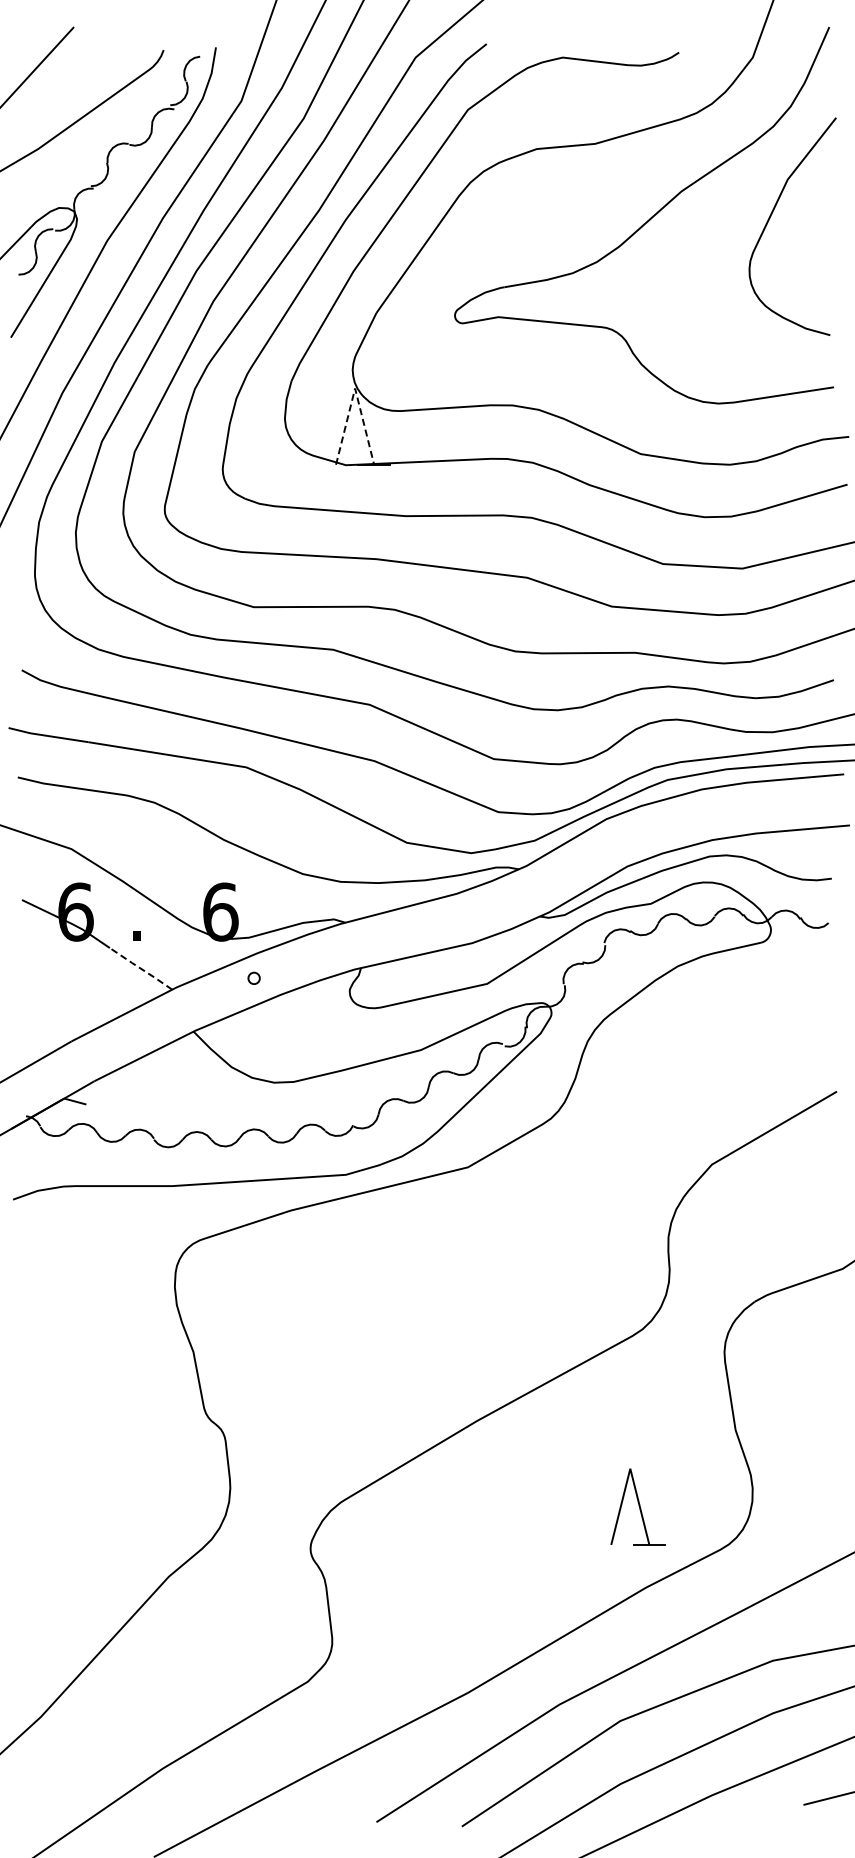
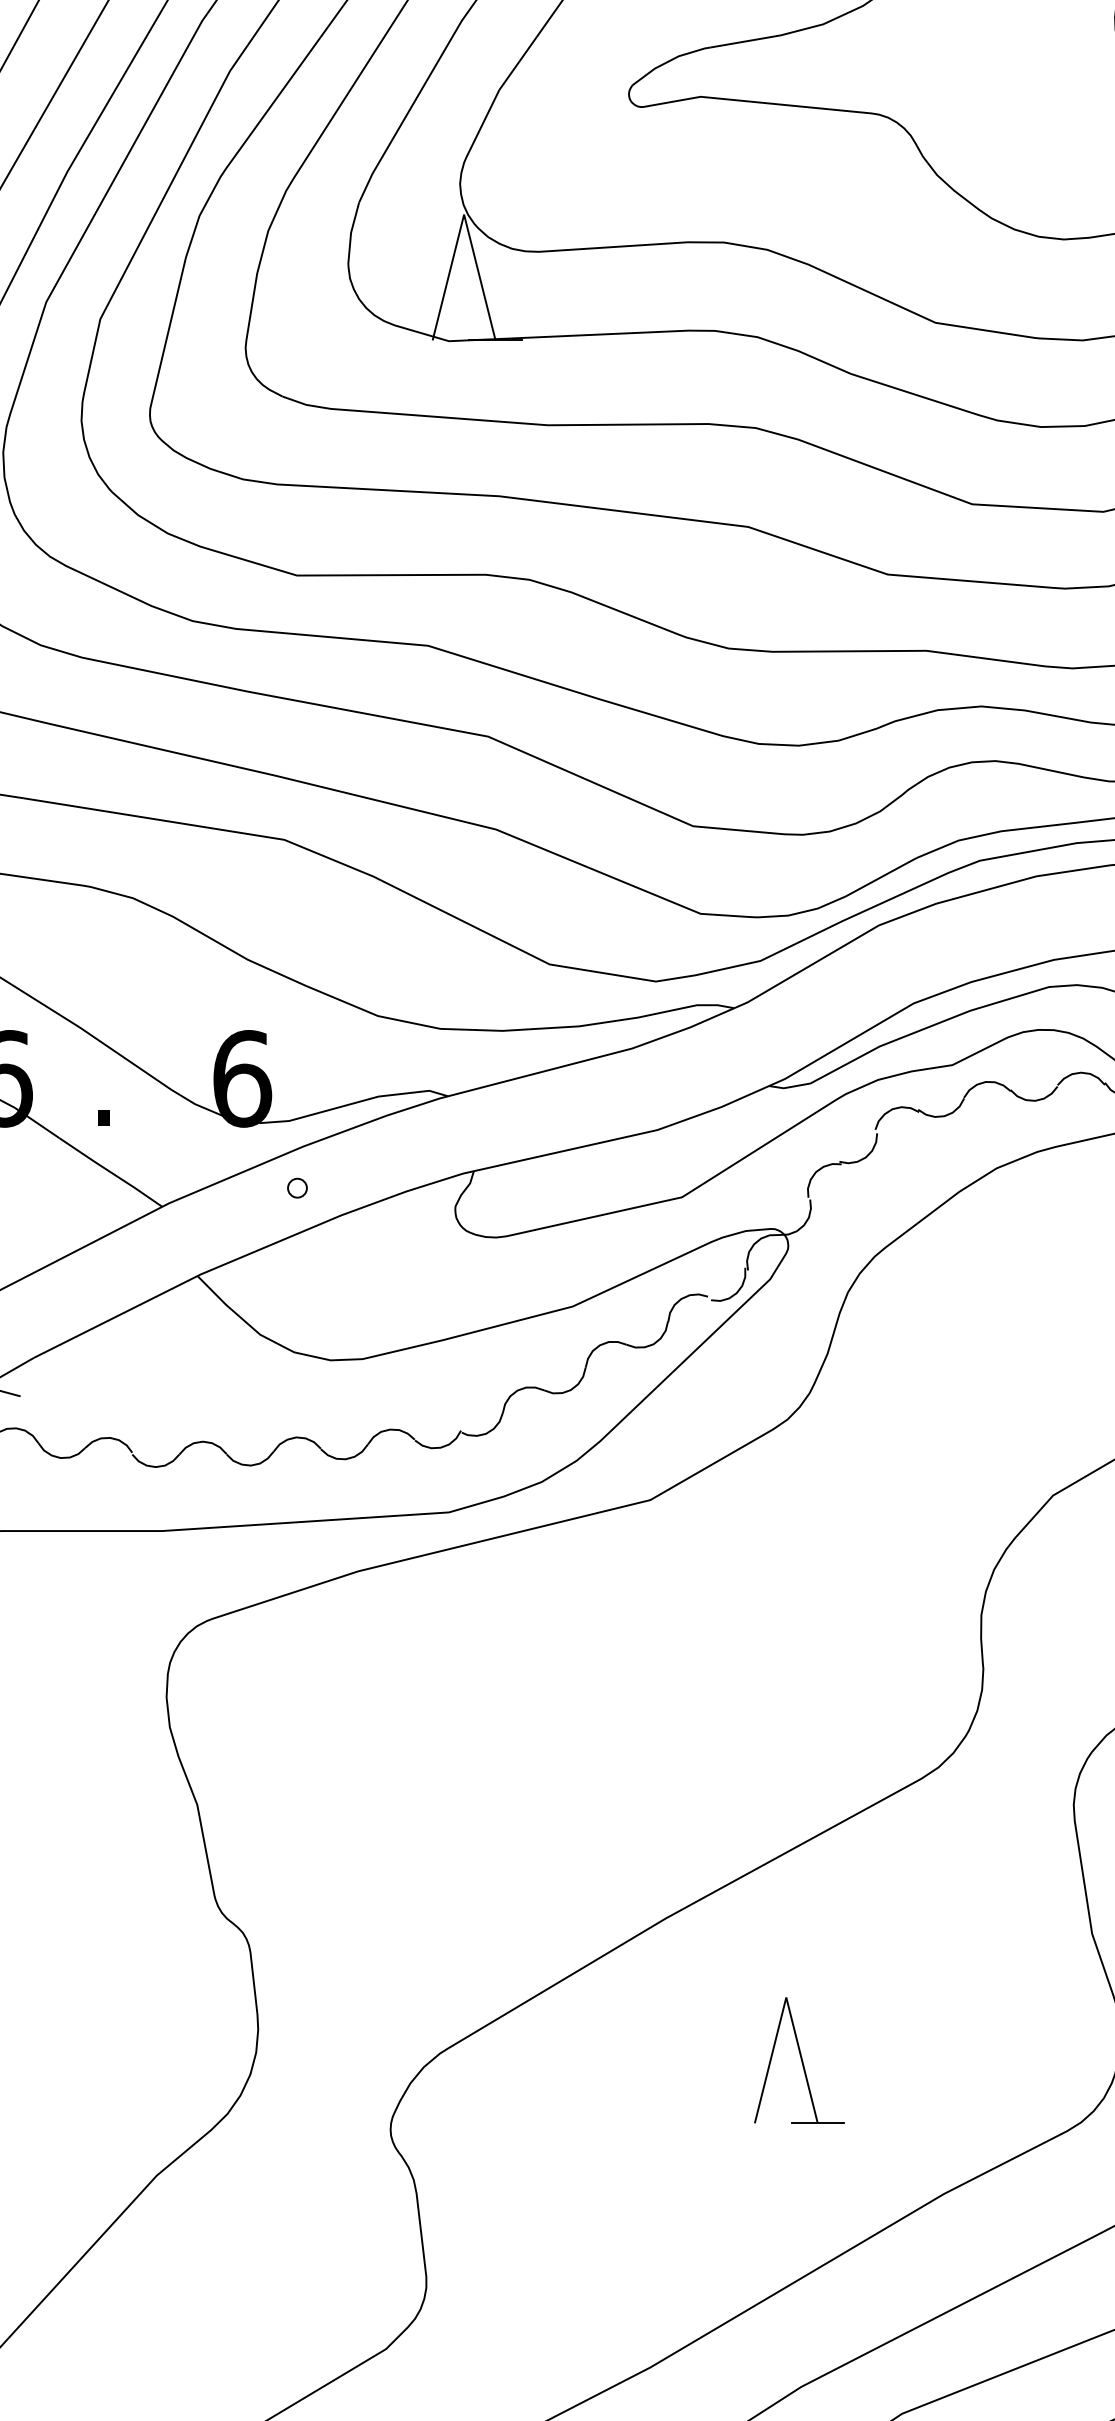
line: (355, 388) -> (464, 214), dashed -> solid
line: (141, 968) -> (111, 1171), dashed -> solid
part: (637, 1506) -> (798, 2059), moved

